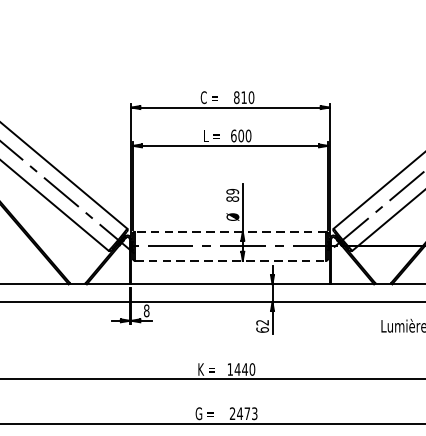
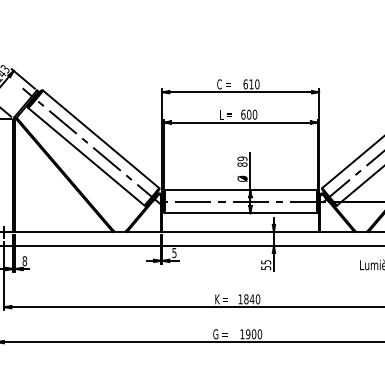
text: (236, 97) -> (245, 84), 810 -> 610
line: (230, 231) -> (240, 190), dashed -> solid
line: (230, 260) -> (240, 213), dashed -> solid
text: (146, 310) -> (174, 252), 8 -> 5
text: (263, 326) -> (266, 265), 62 -> 55
text: (237, 369) -> (246, 299), 1440 -> 1840
text: (244, 413) -> (251, 334), 2473 -> 1900

